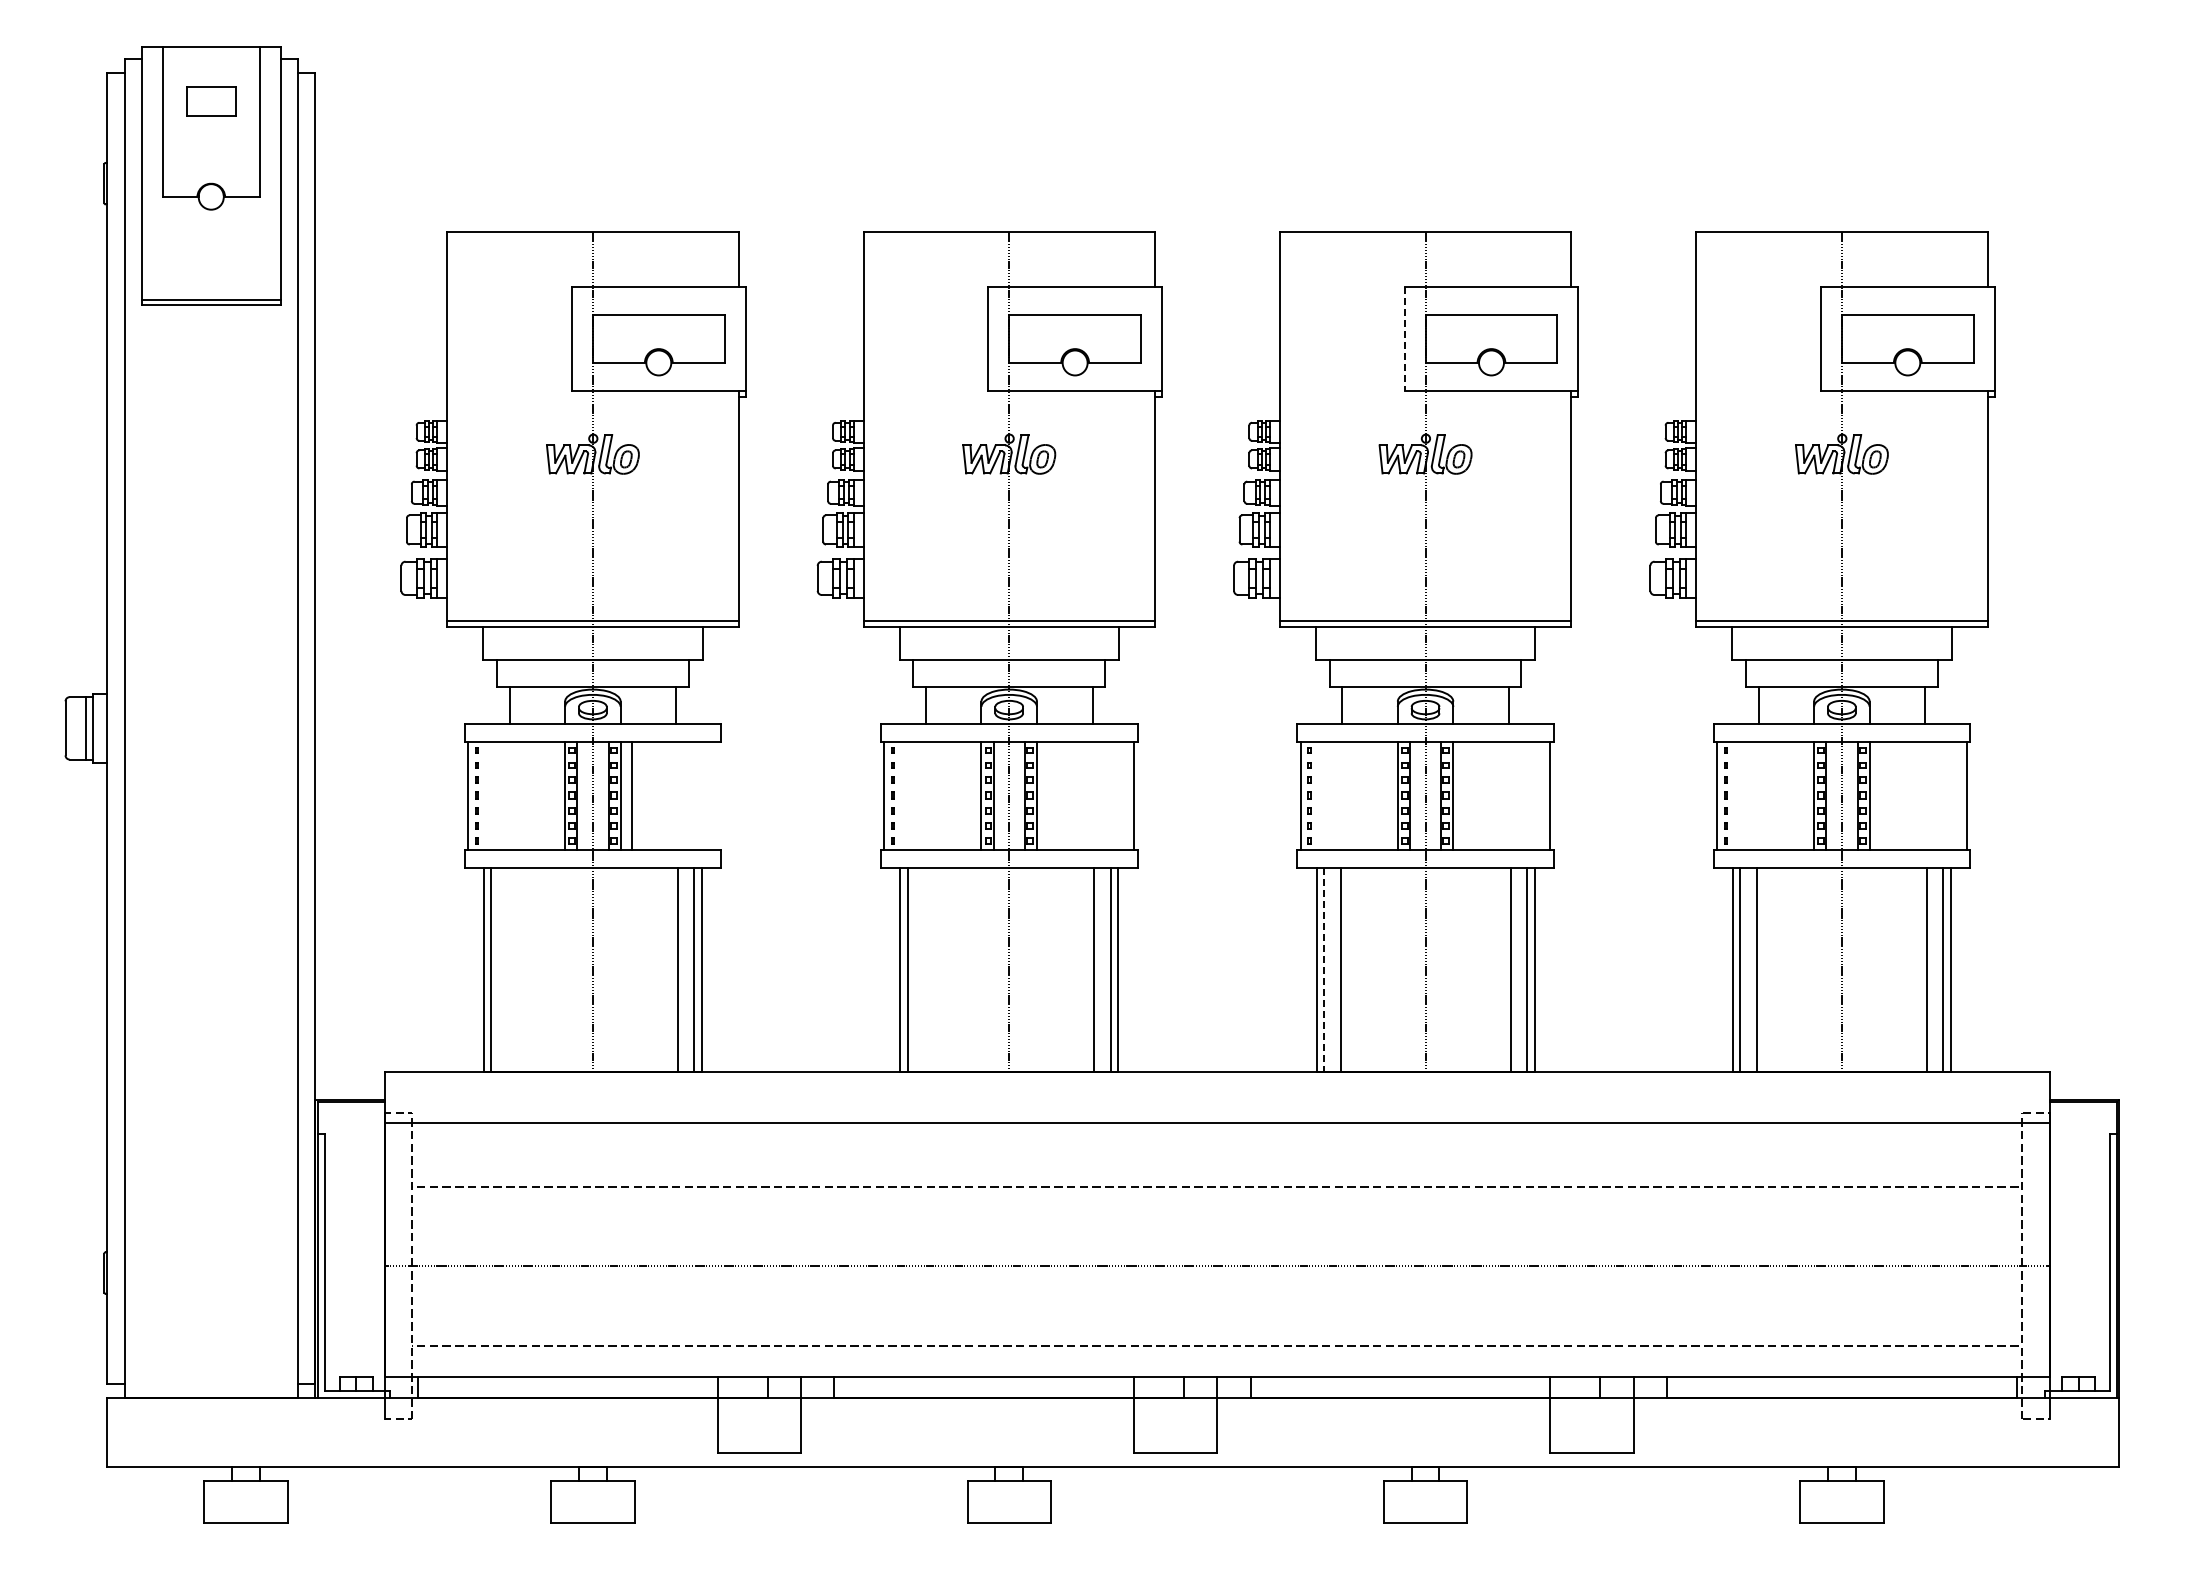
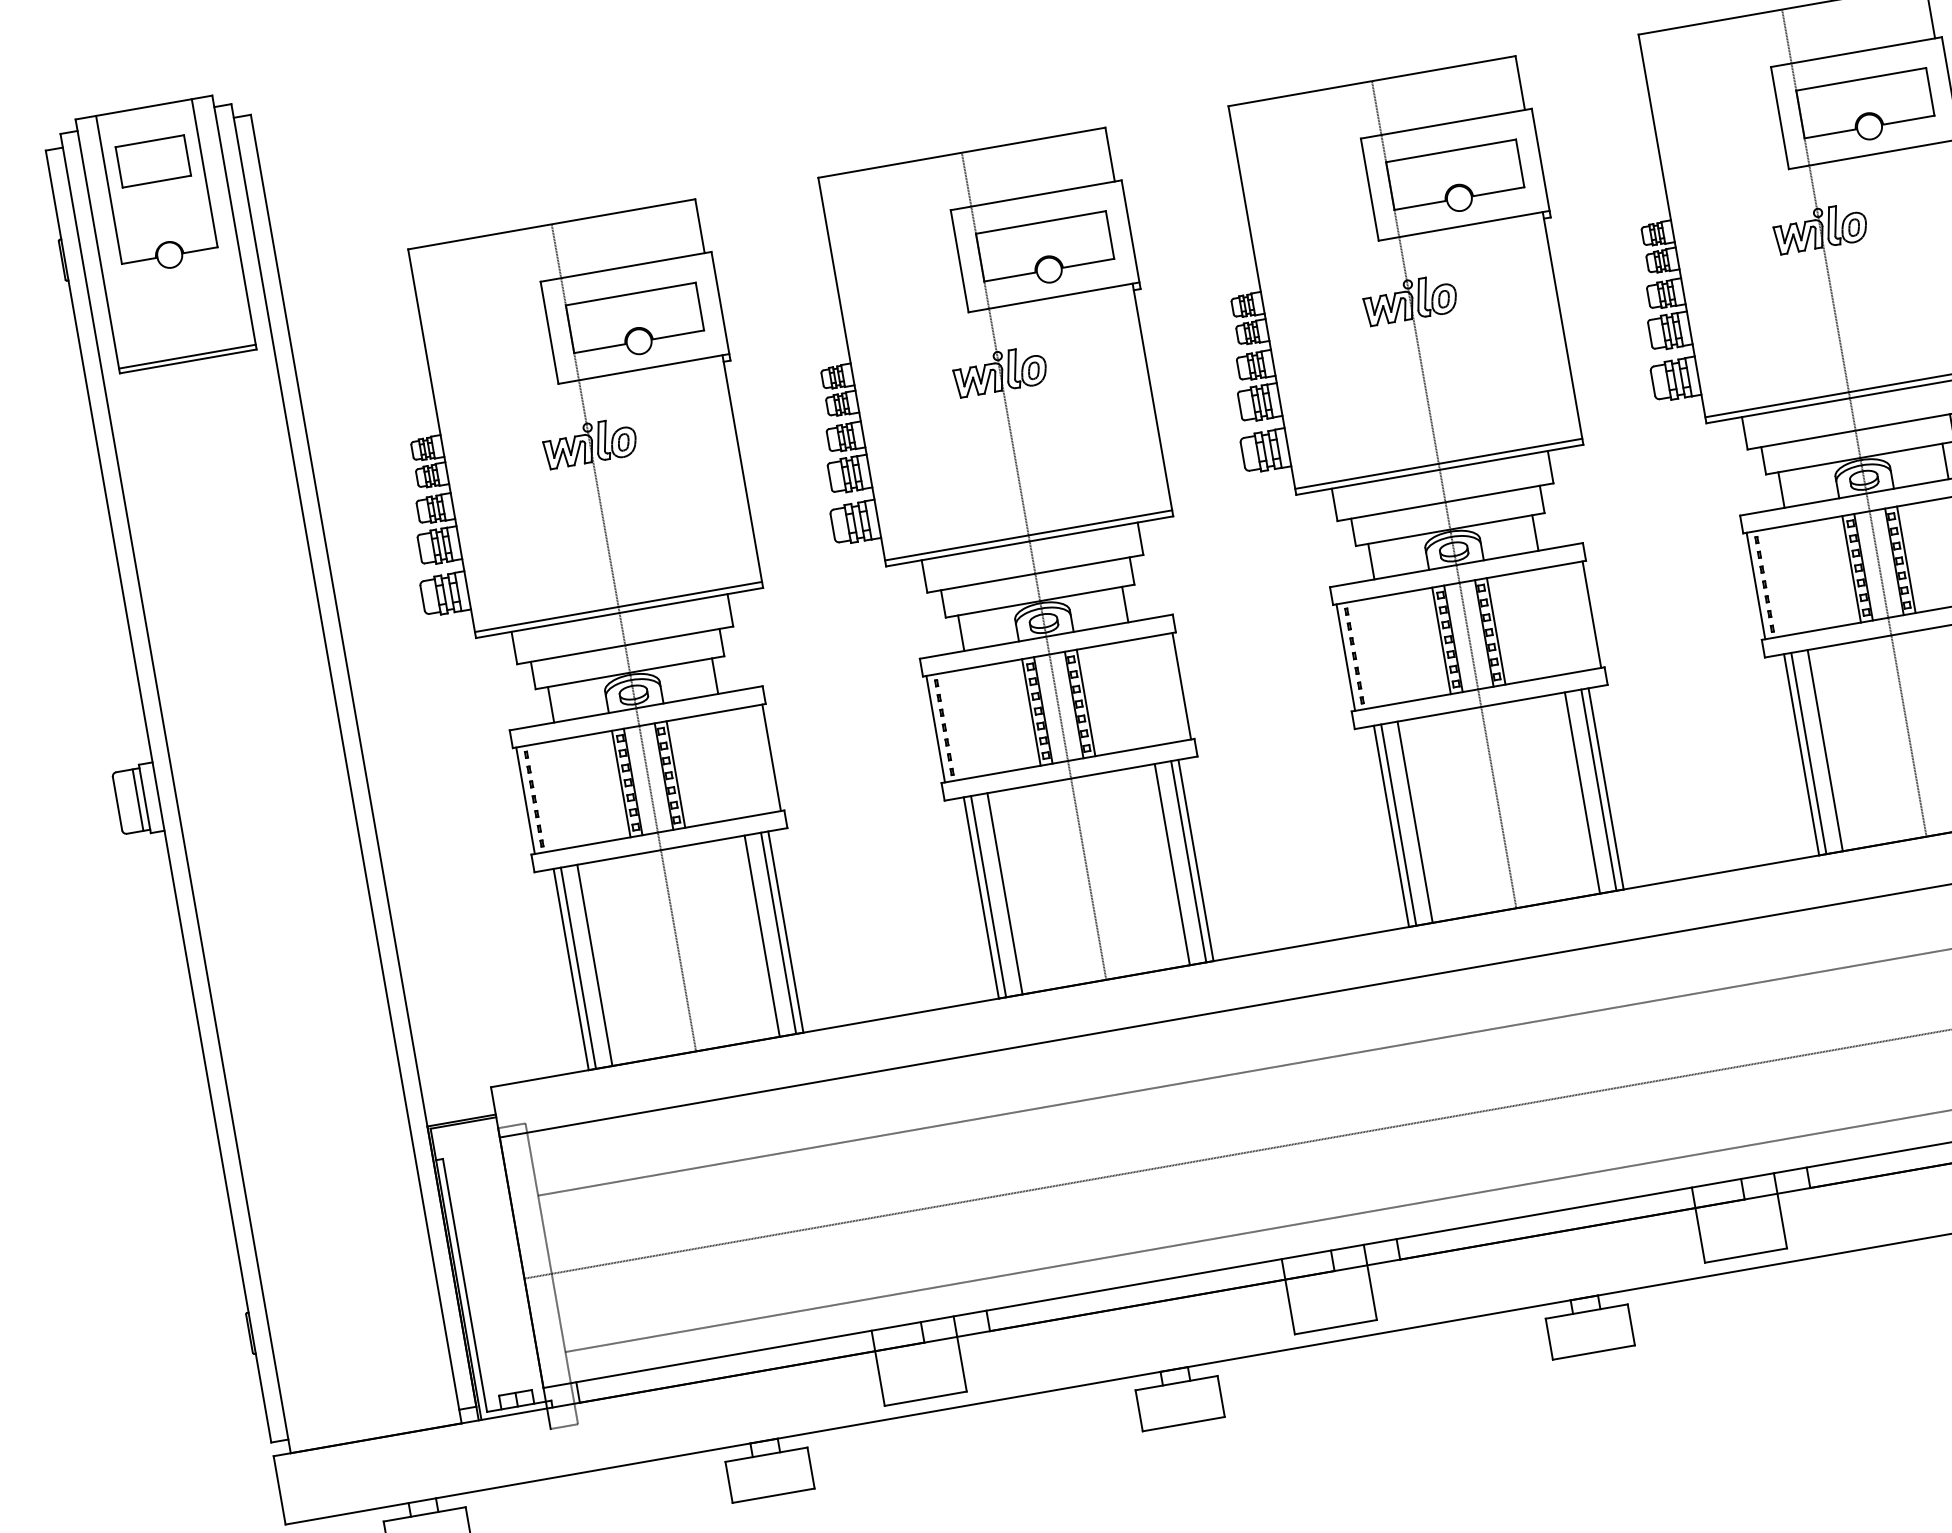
part: (211, 101) -> (153, 161), size x1.43
line: (1404, 338) -> (1369, 189), dashed -> solid
line: (631, 795) -> (771, 757), moved
line: (507, 969) -> (594, 965), added
line: (924, 969) -> (1005, 893), added
line: (1323, 970) -> (1398, 825), dashed -> solid

